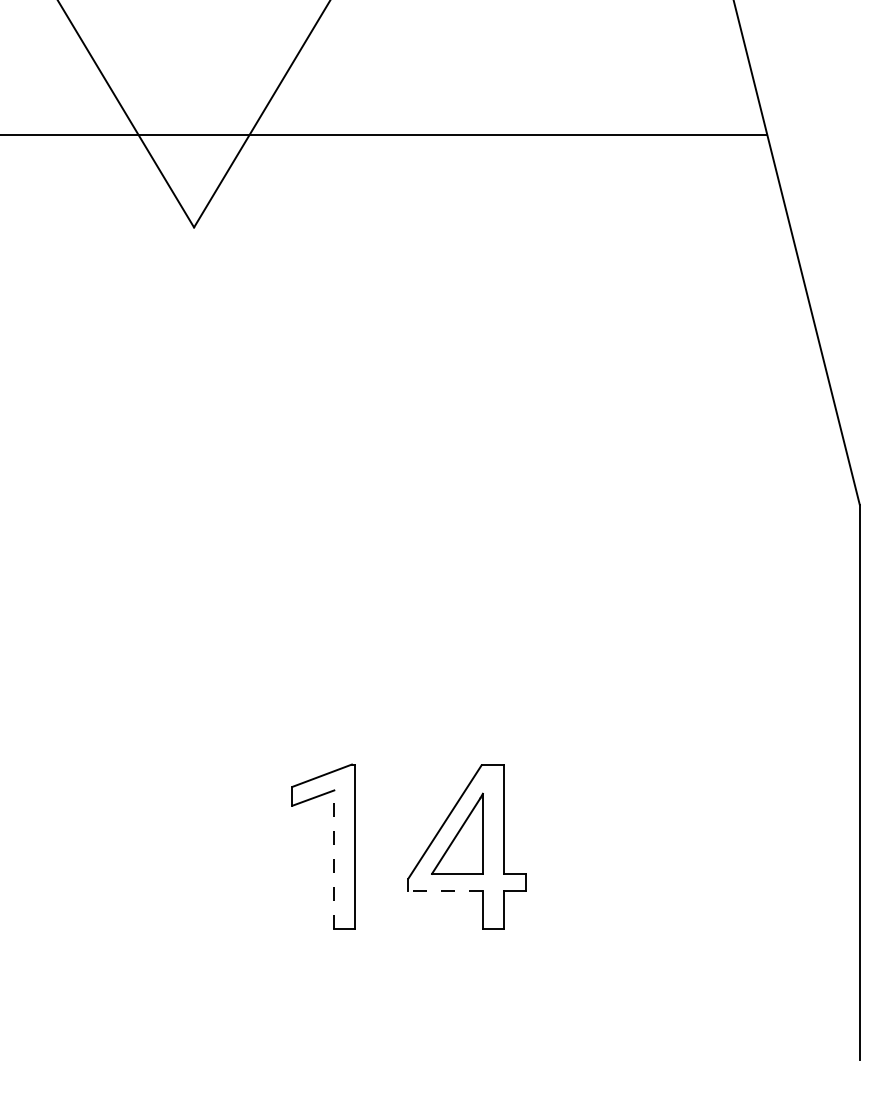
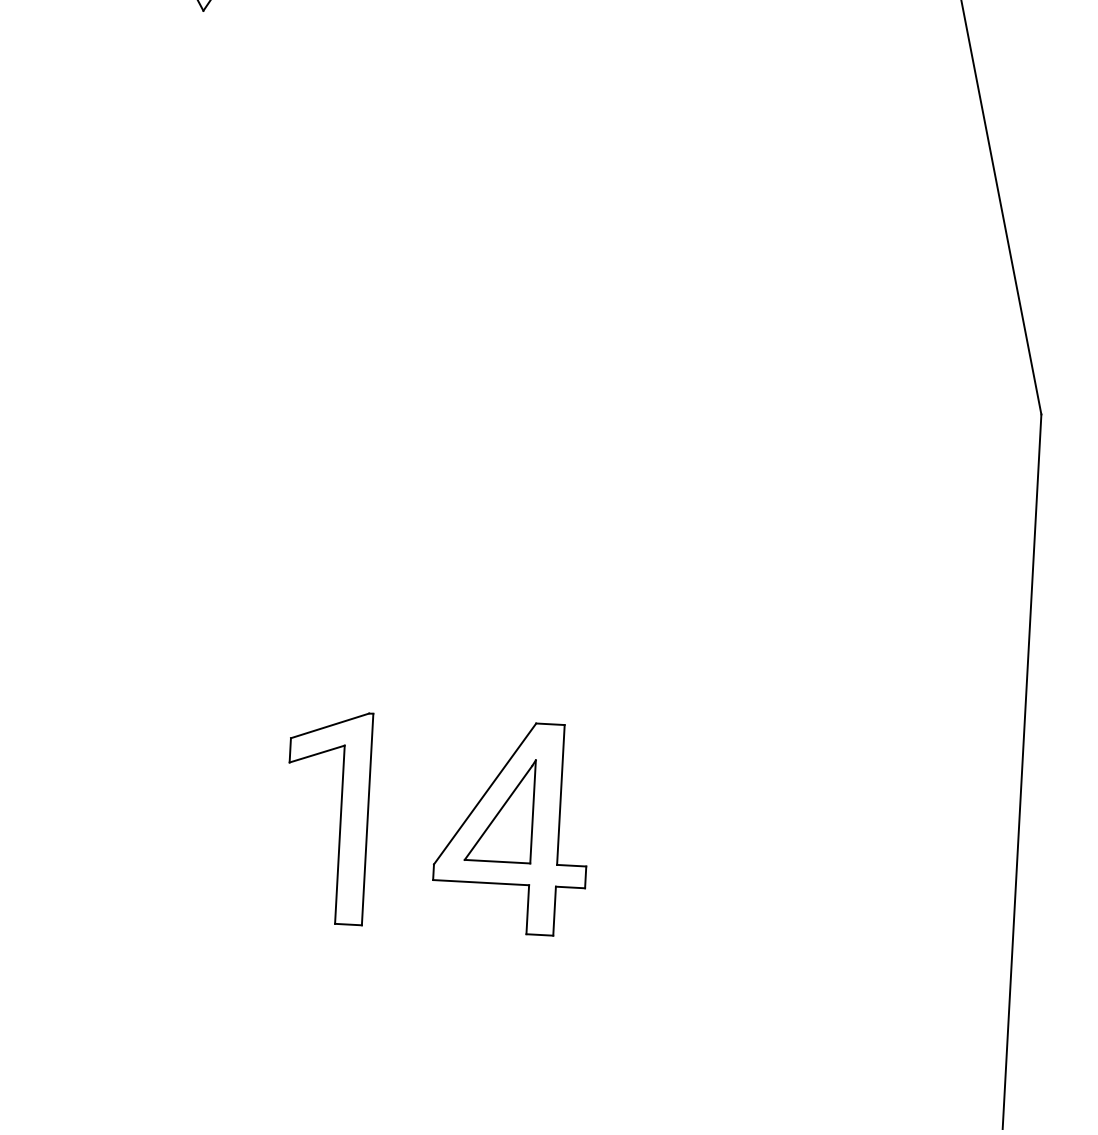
line: (334, 859) -> (340, 834), dashed -> solid
line: (445, 890) -> (480, 882), dashed -> solid

